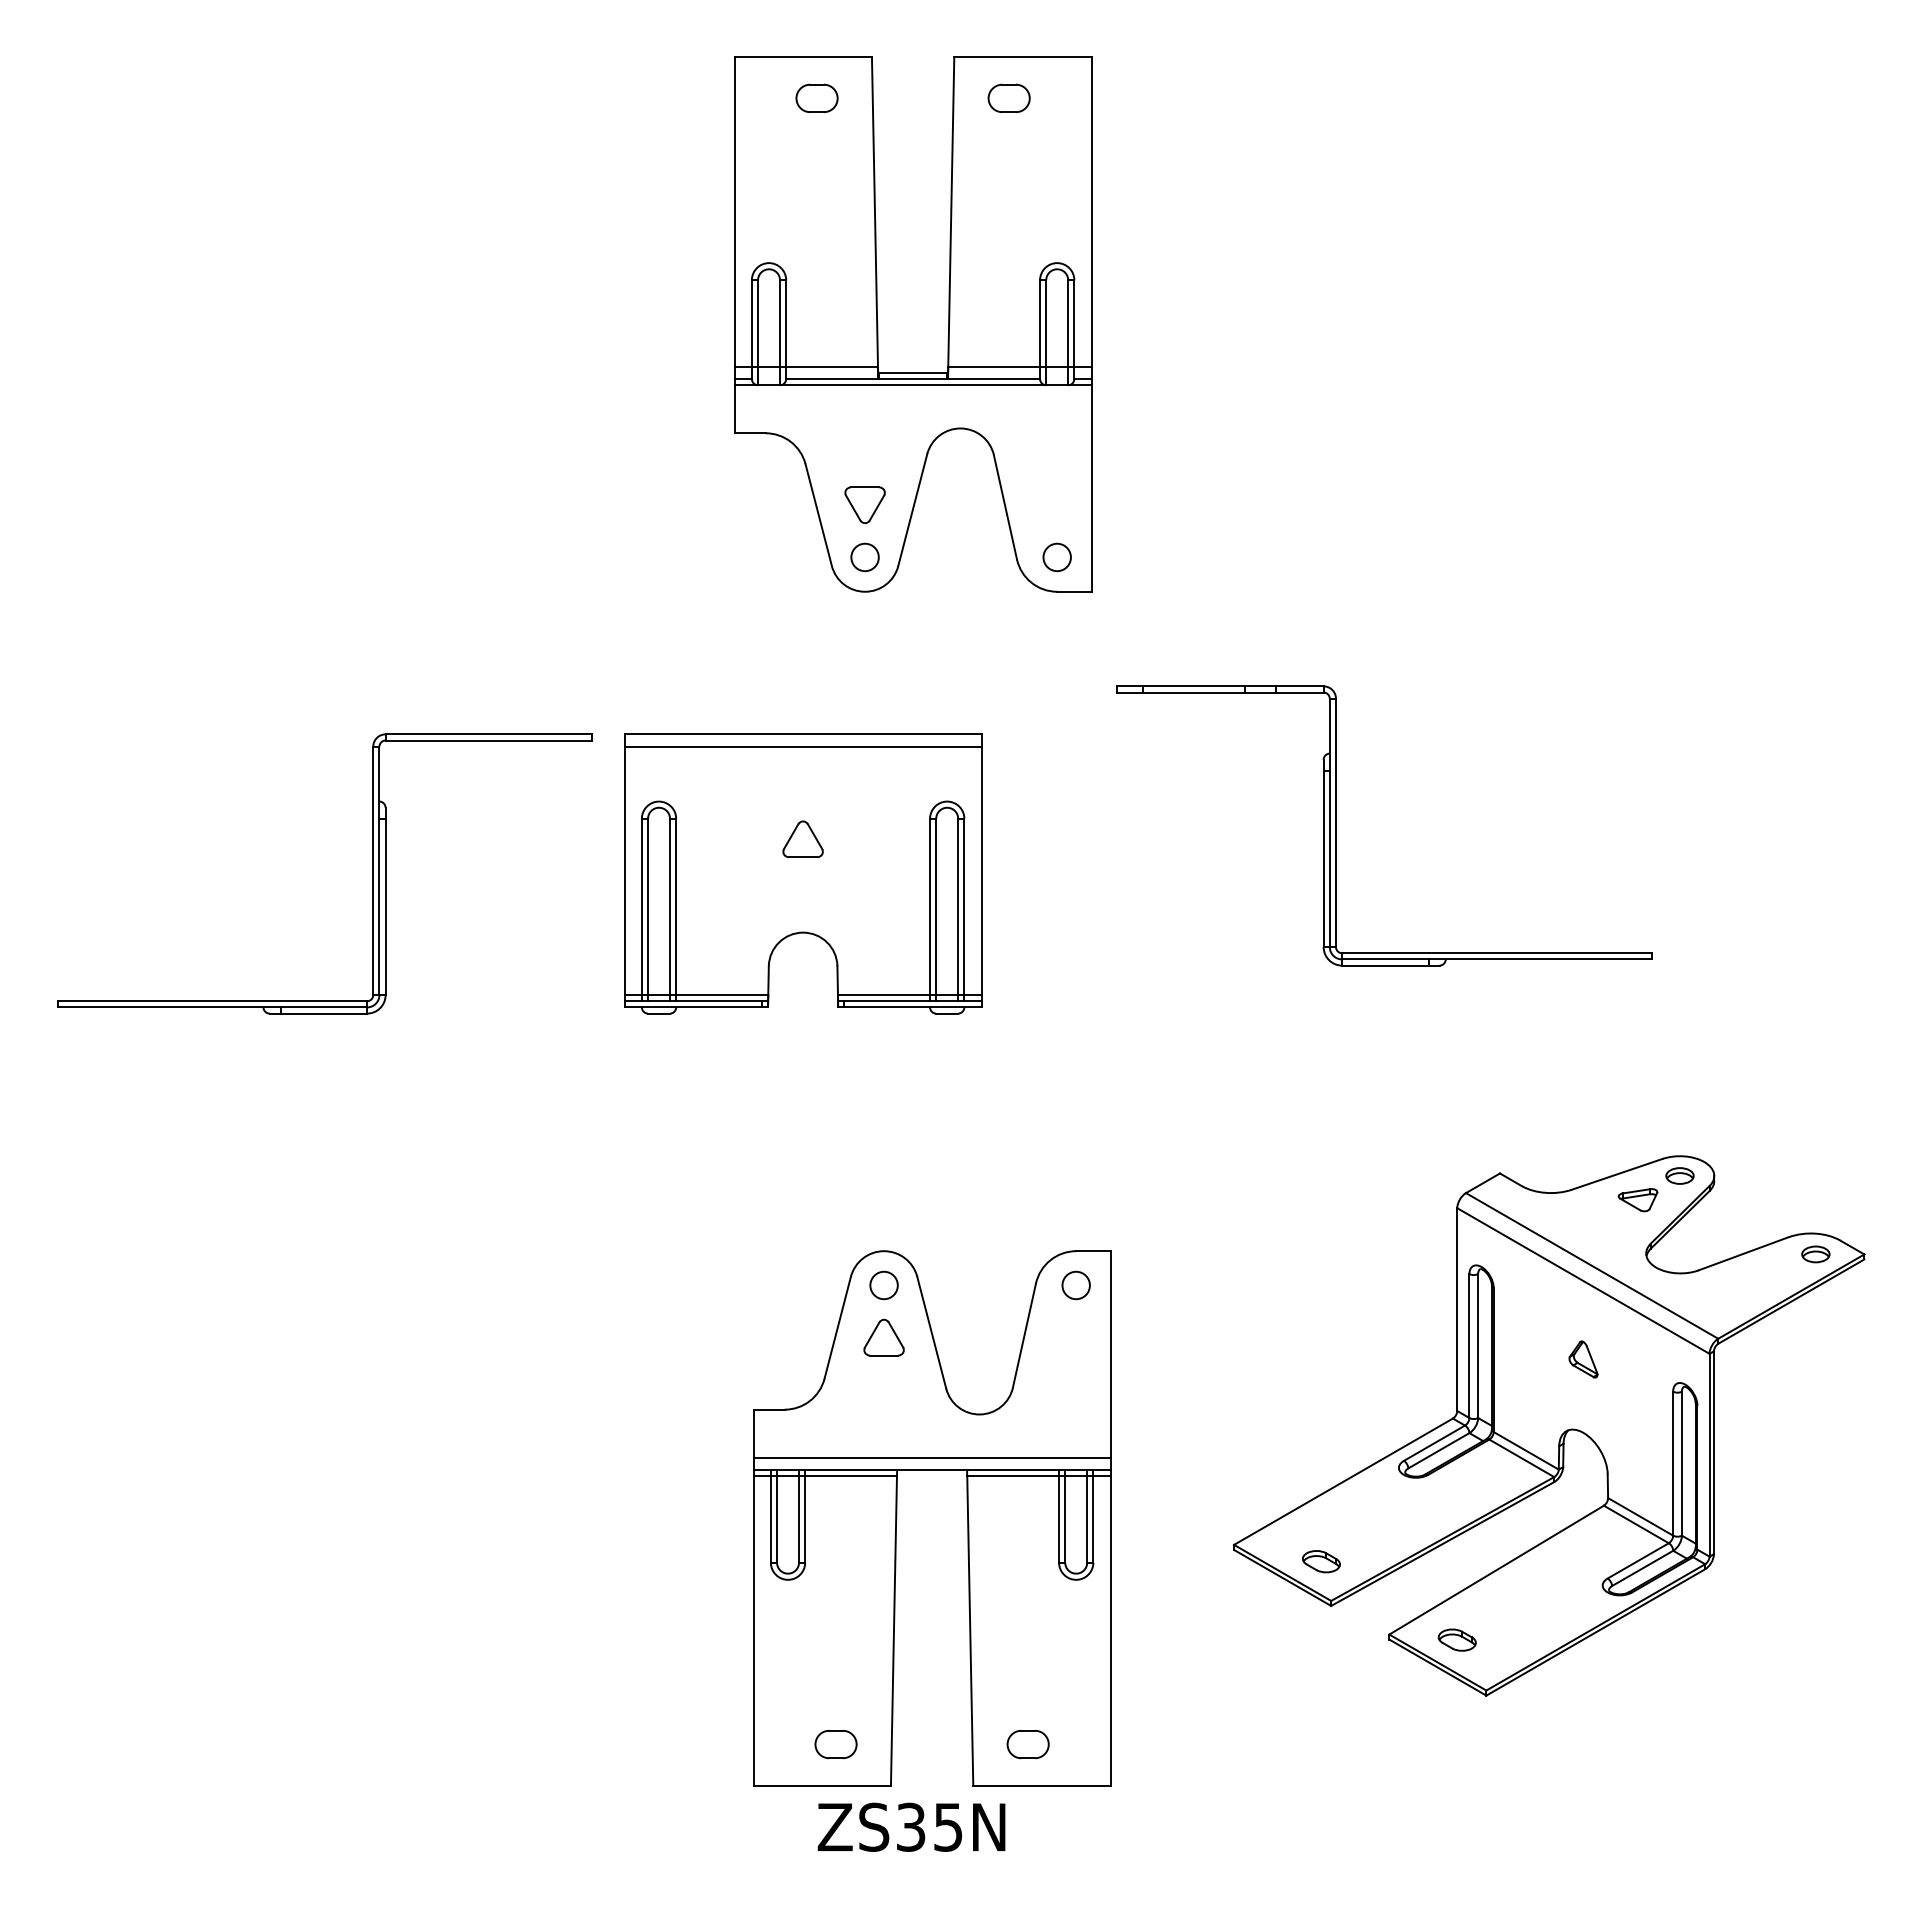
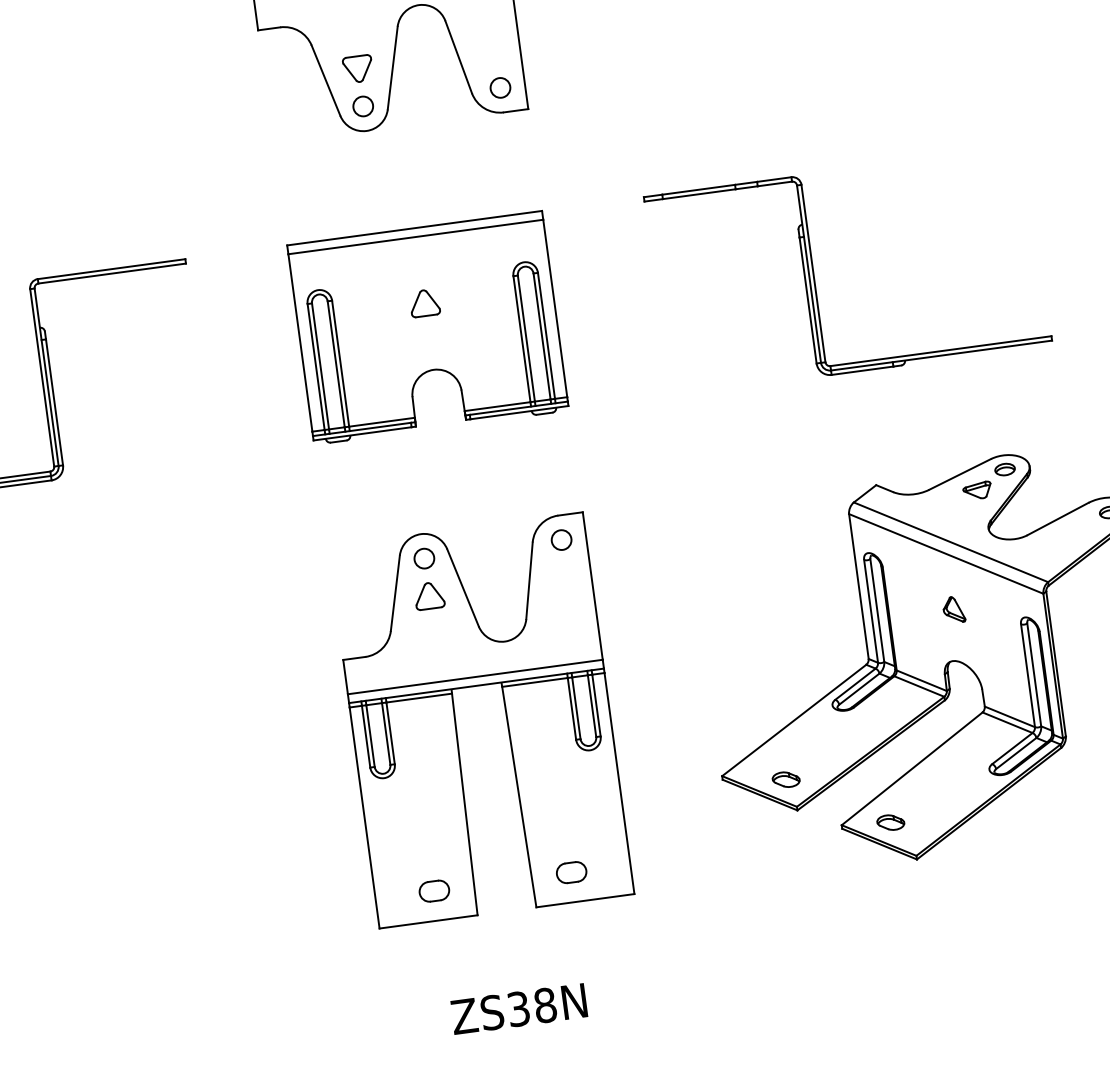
part: (1336, 825) -> (814, 275), moved
part: (803, 873) -> (428, 327), moved
part: (897, 1518) -> (456, 723), moved
text: (948, 1826) -> (545, 1004), ZS35N -> ZS38N

